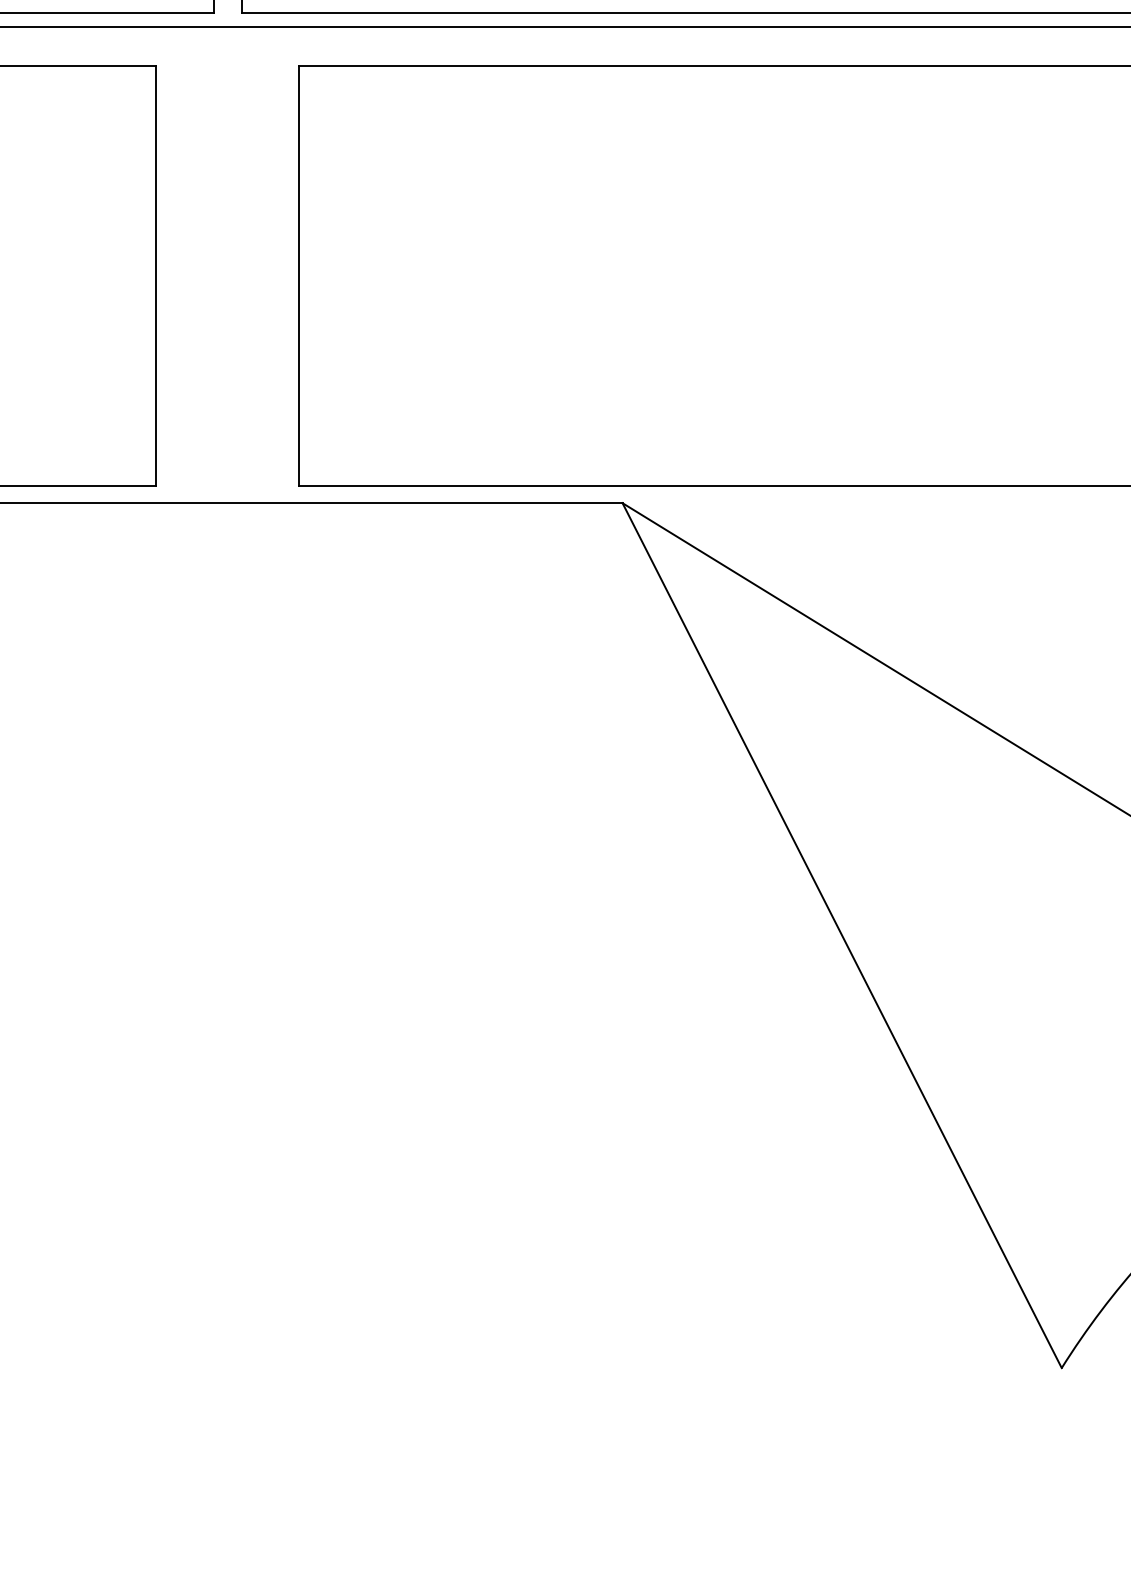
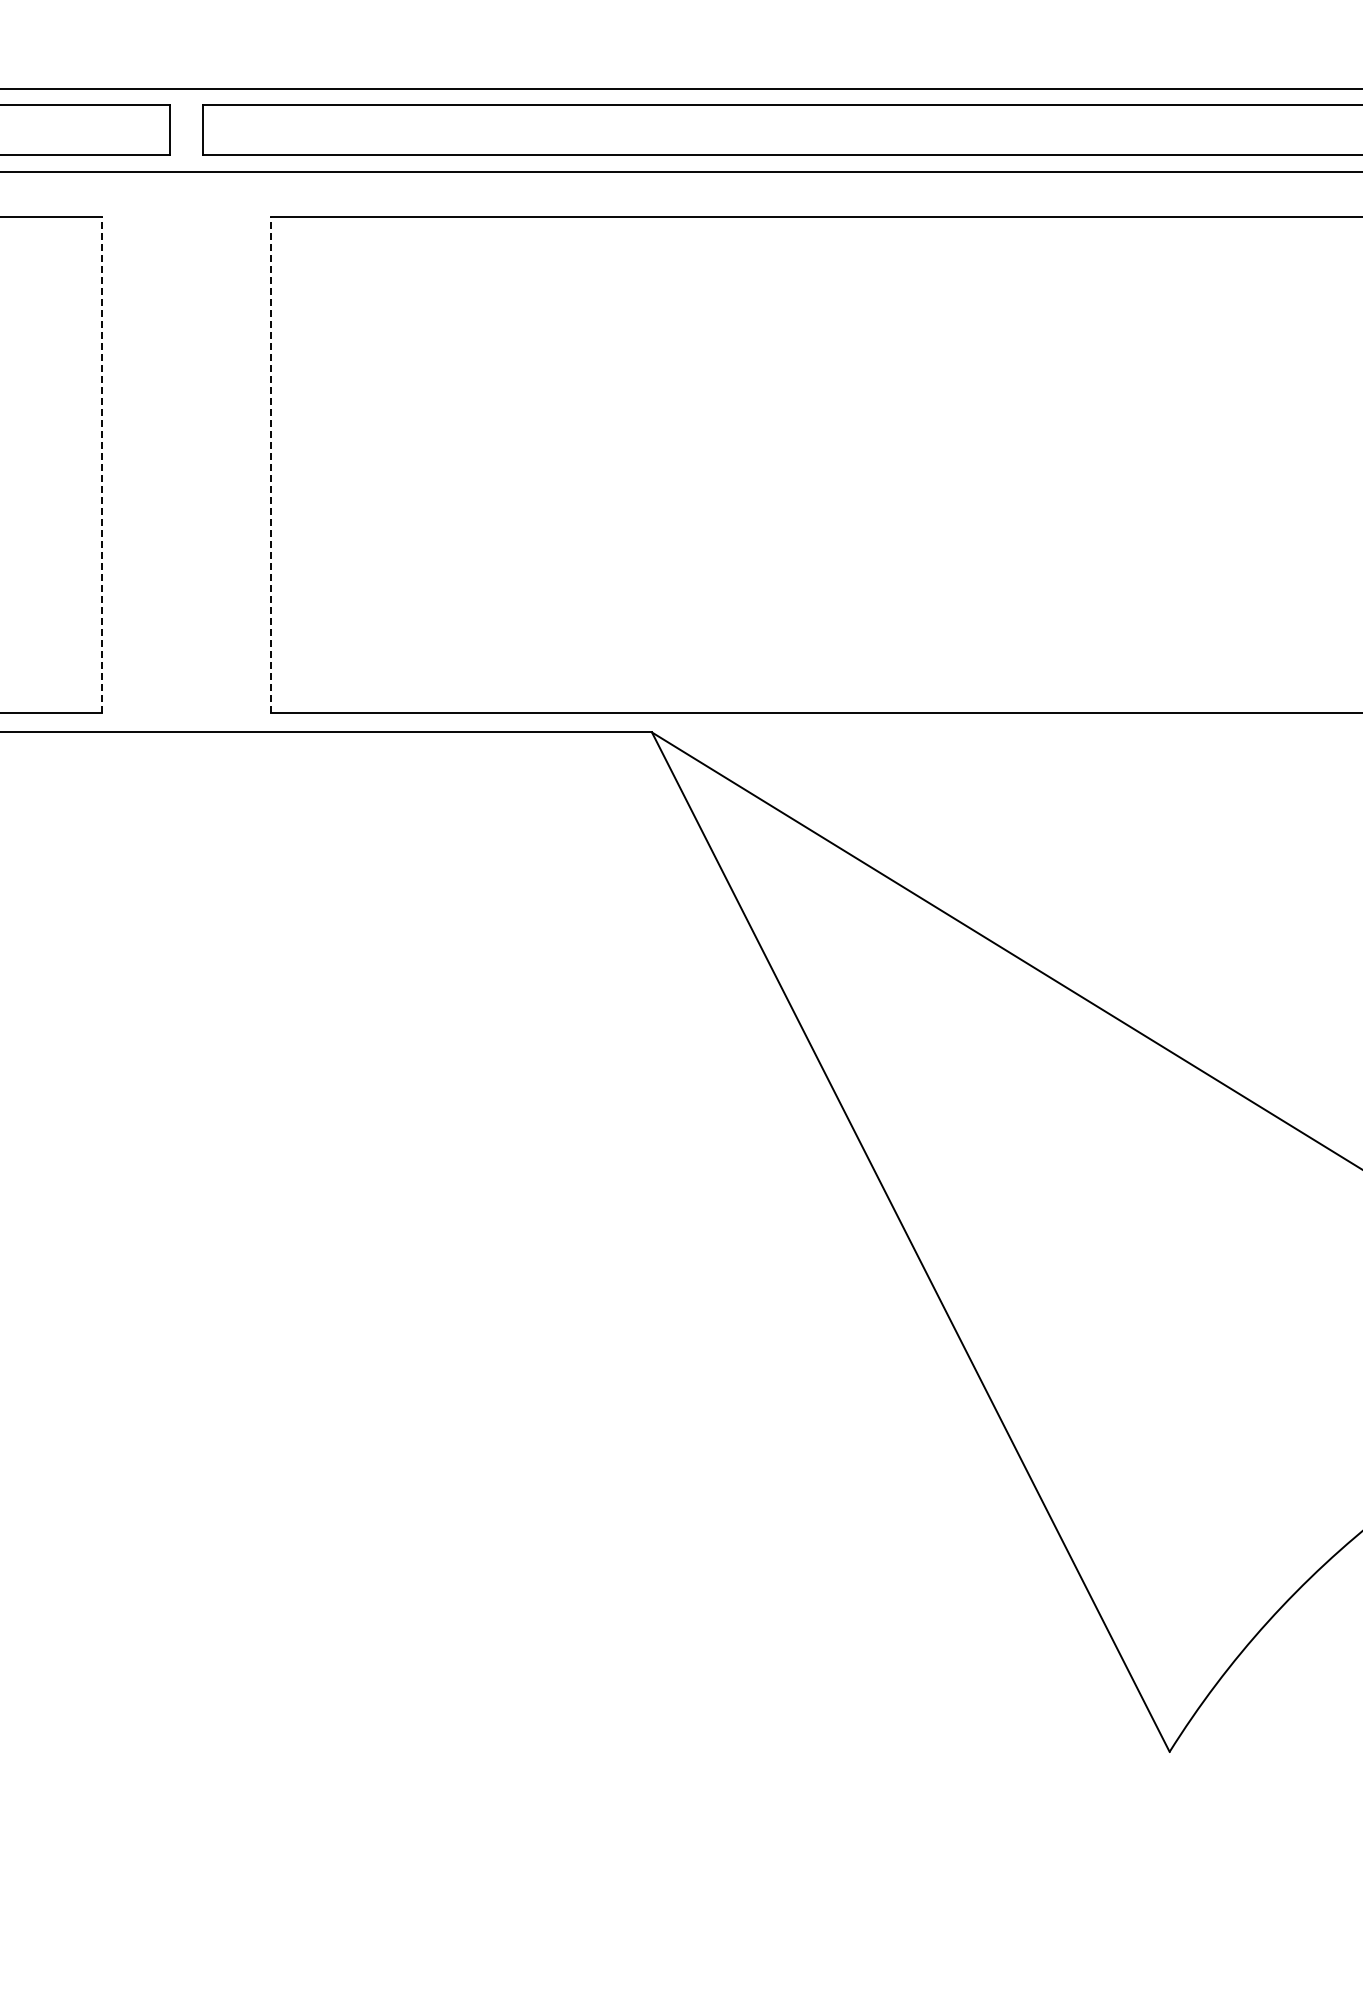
line: (156, 276) -> (102, 465), solid -> dashed
line: (298, 276) -> (270, 465), solid -> dashed

